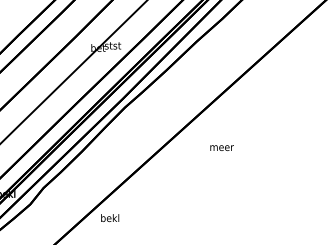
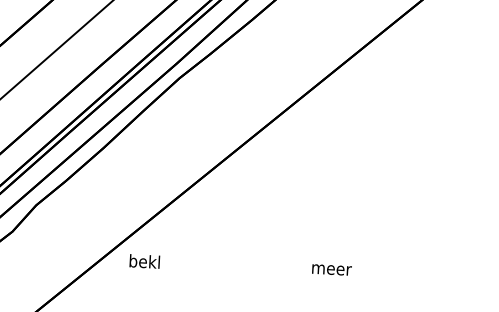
text: (221, 147) -> (330, 268), moved

